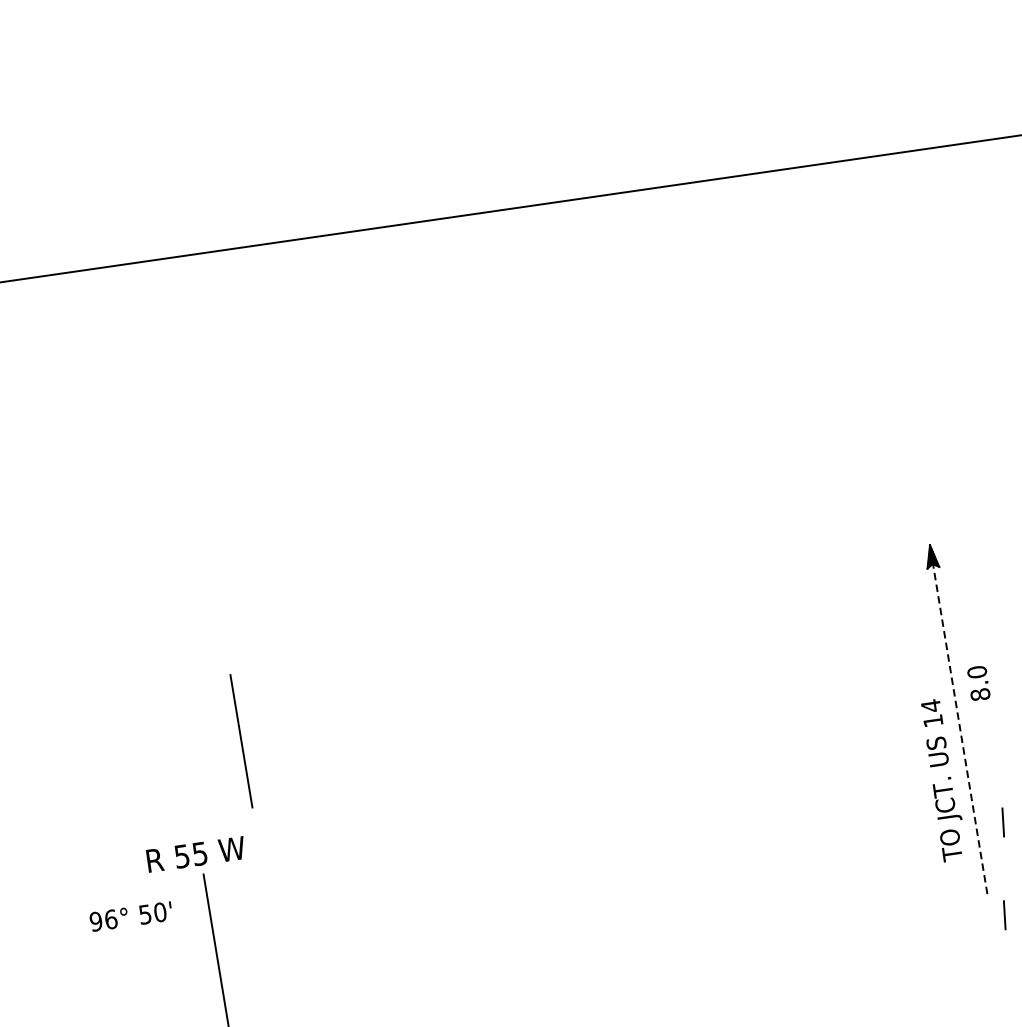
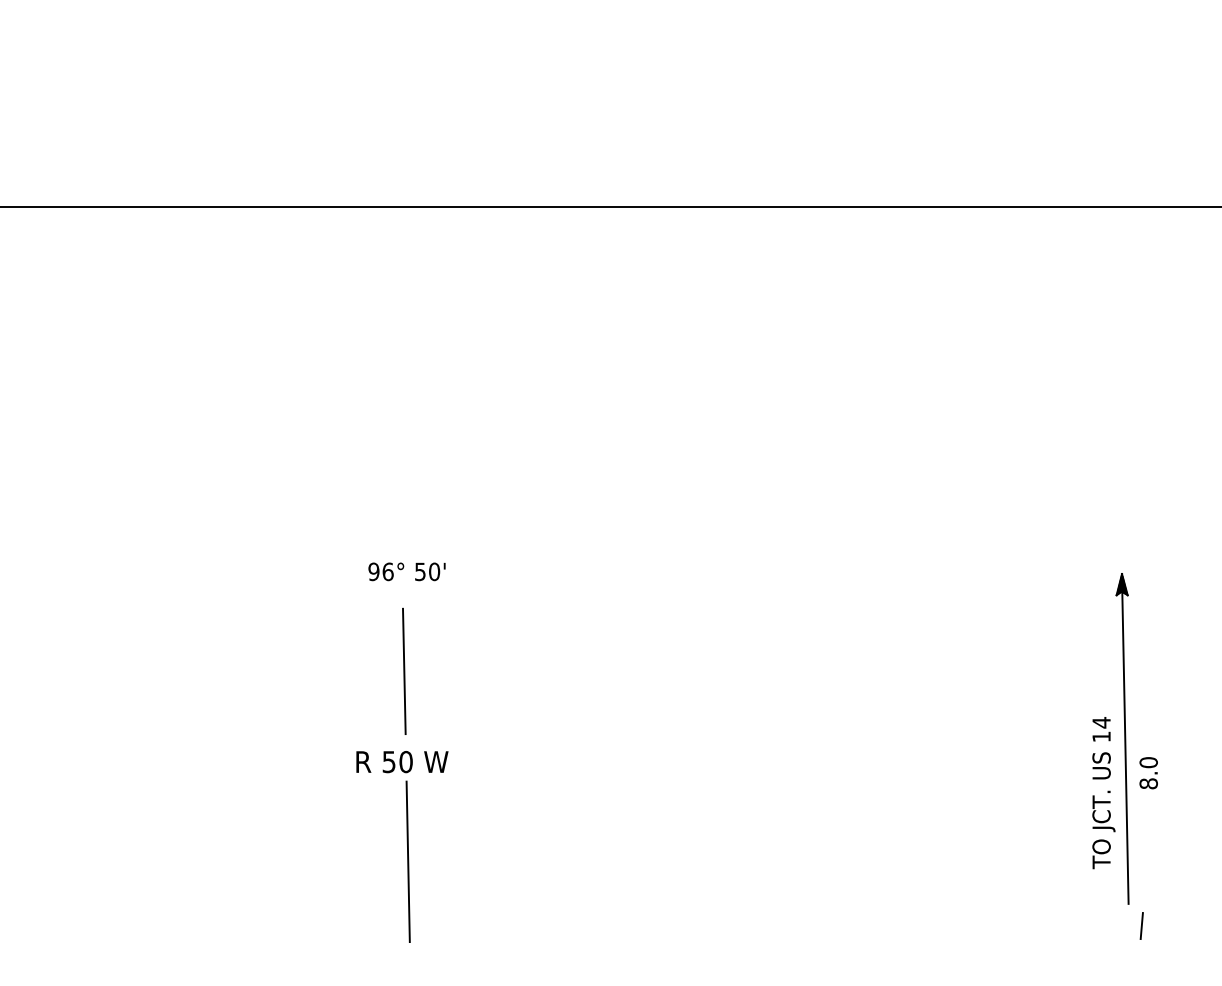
text: (978, 683) -> (1148, 773), moved
line: (959, 723) -> (1125, 742), dashed -> solid
line: (241, 740) -> (404, 670), moved
line: (1002, 821) -> (1152, 839), removed
text: (199, 854) -> (405, 762), 55 -> 50
text: (130, 916) -> (406, 571), moved

